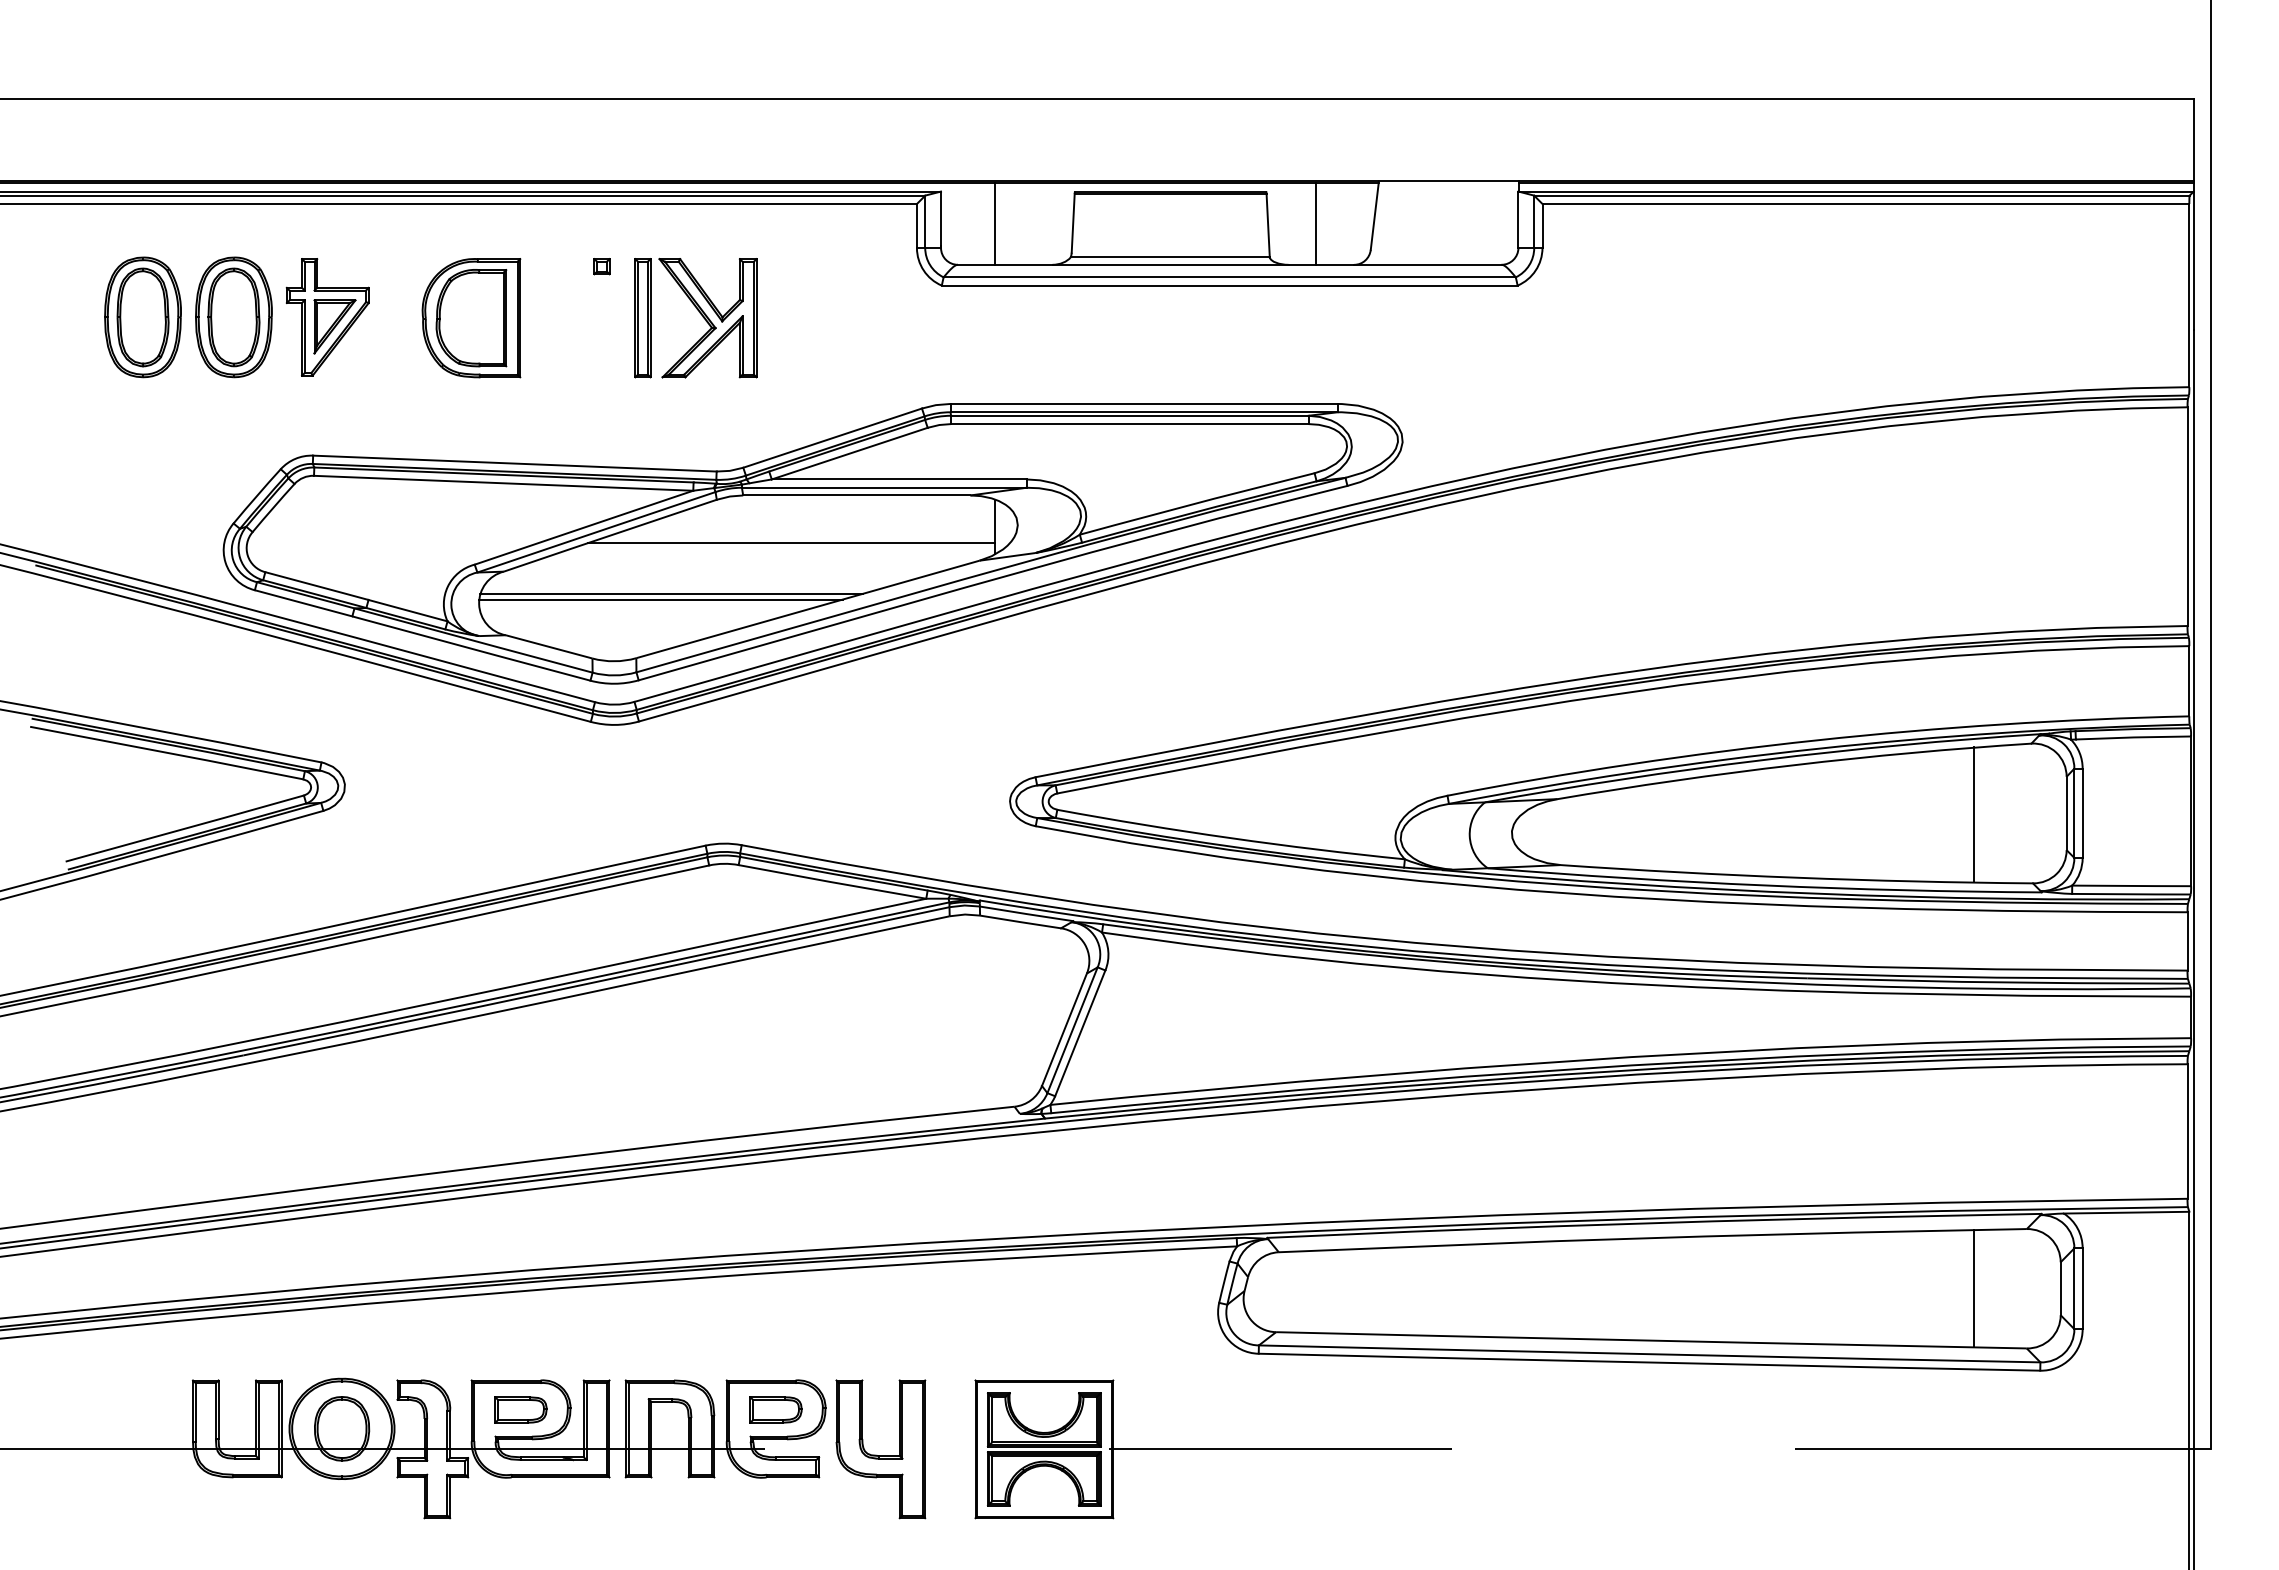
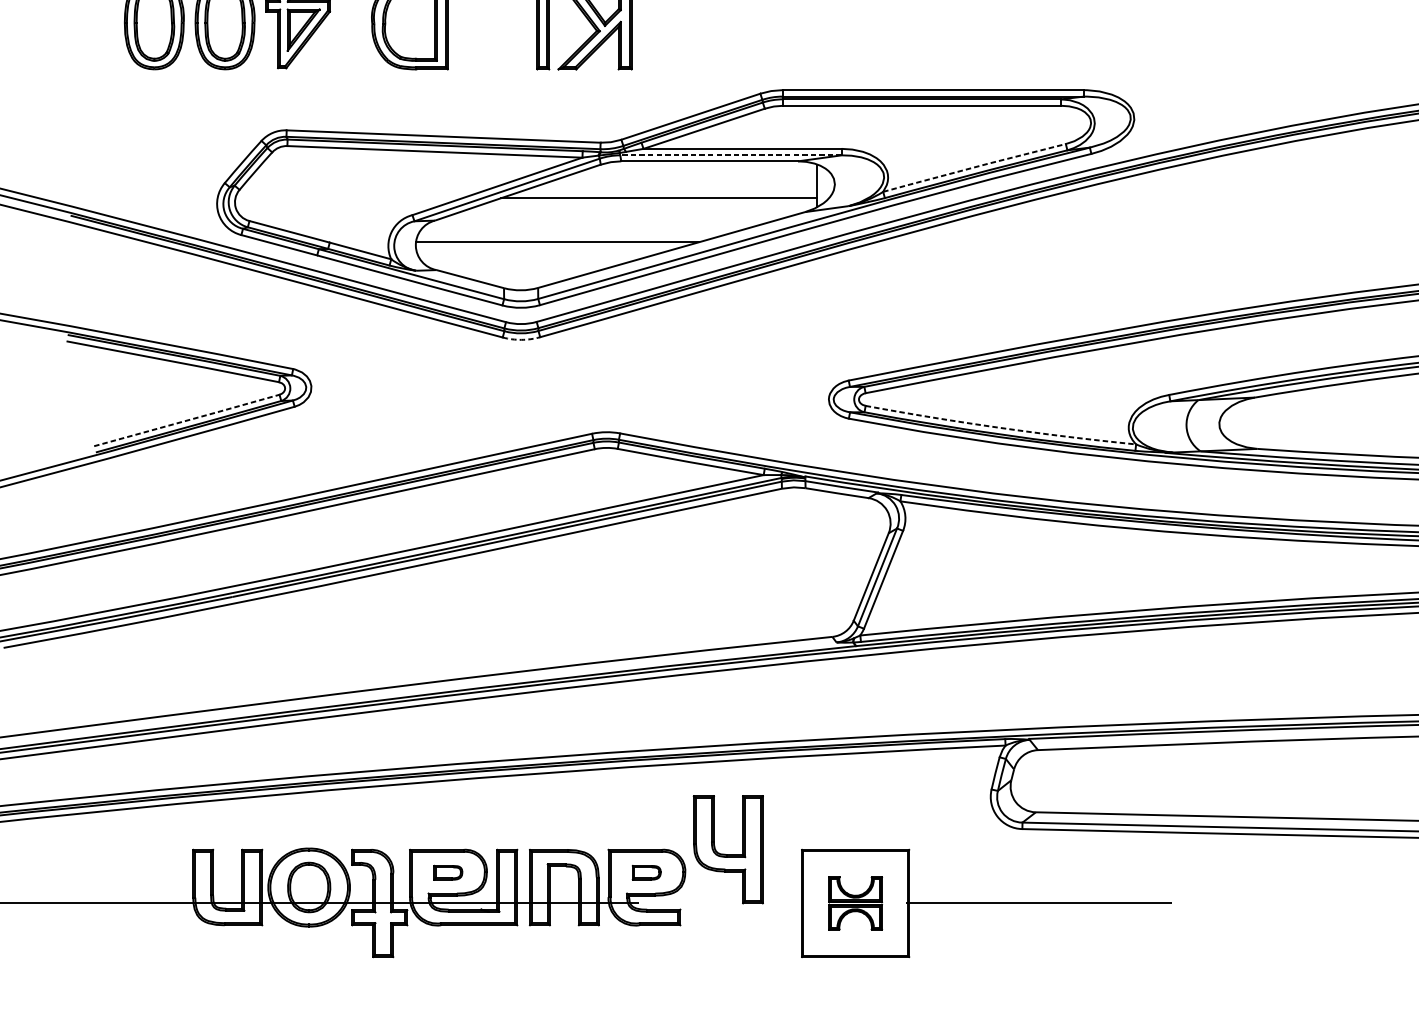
line: (883, 487) -> (730, 155), solid -> dashed
line: (1197, 503) -> (974, 167), solid -> dashed
line: (671, 593) -> (565, 237), removed
arc: (614, 724) -> (521, 339), solid -> dashed
line: (186, 828) -> (188, 420), solid -> dashed
arc: (1230, 838) -> (1000, 428), solid -> dashed
part: (520, 1409) -> (448, 872), size x0.7
part: (775, 1409) -> (646, 872), size x0.7
part: (880, 1449) -> (728, 849), moved
part: (1044, 1449) -> (855, 903), size x0.6

